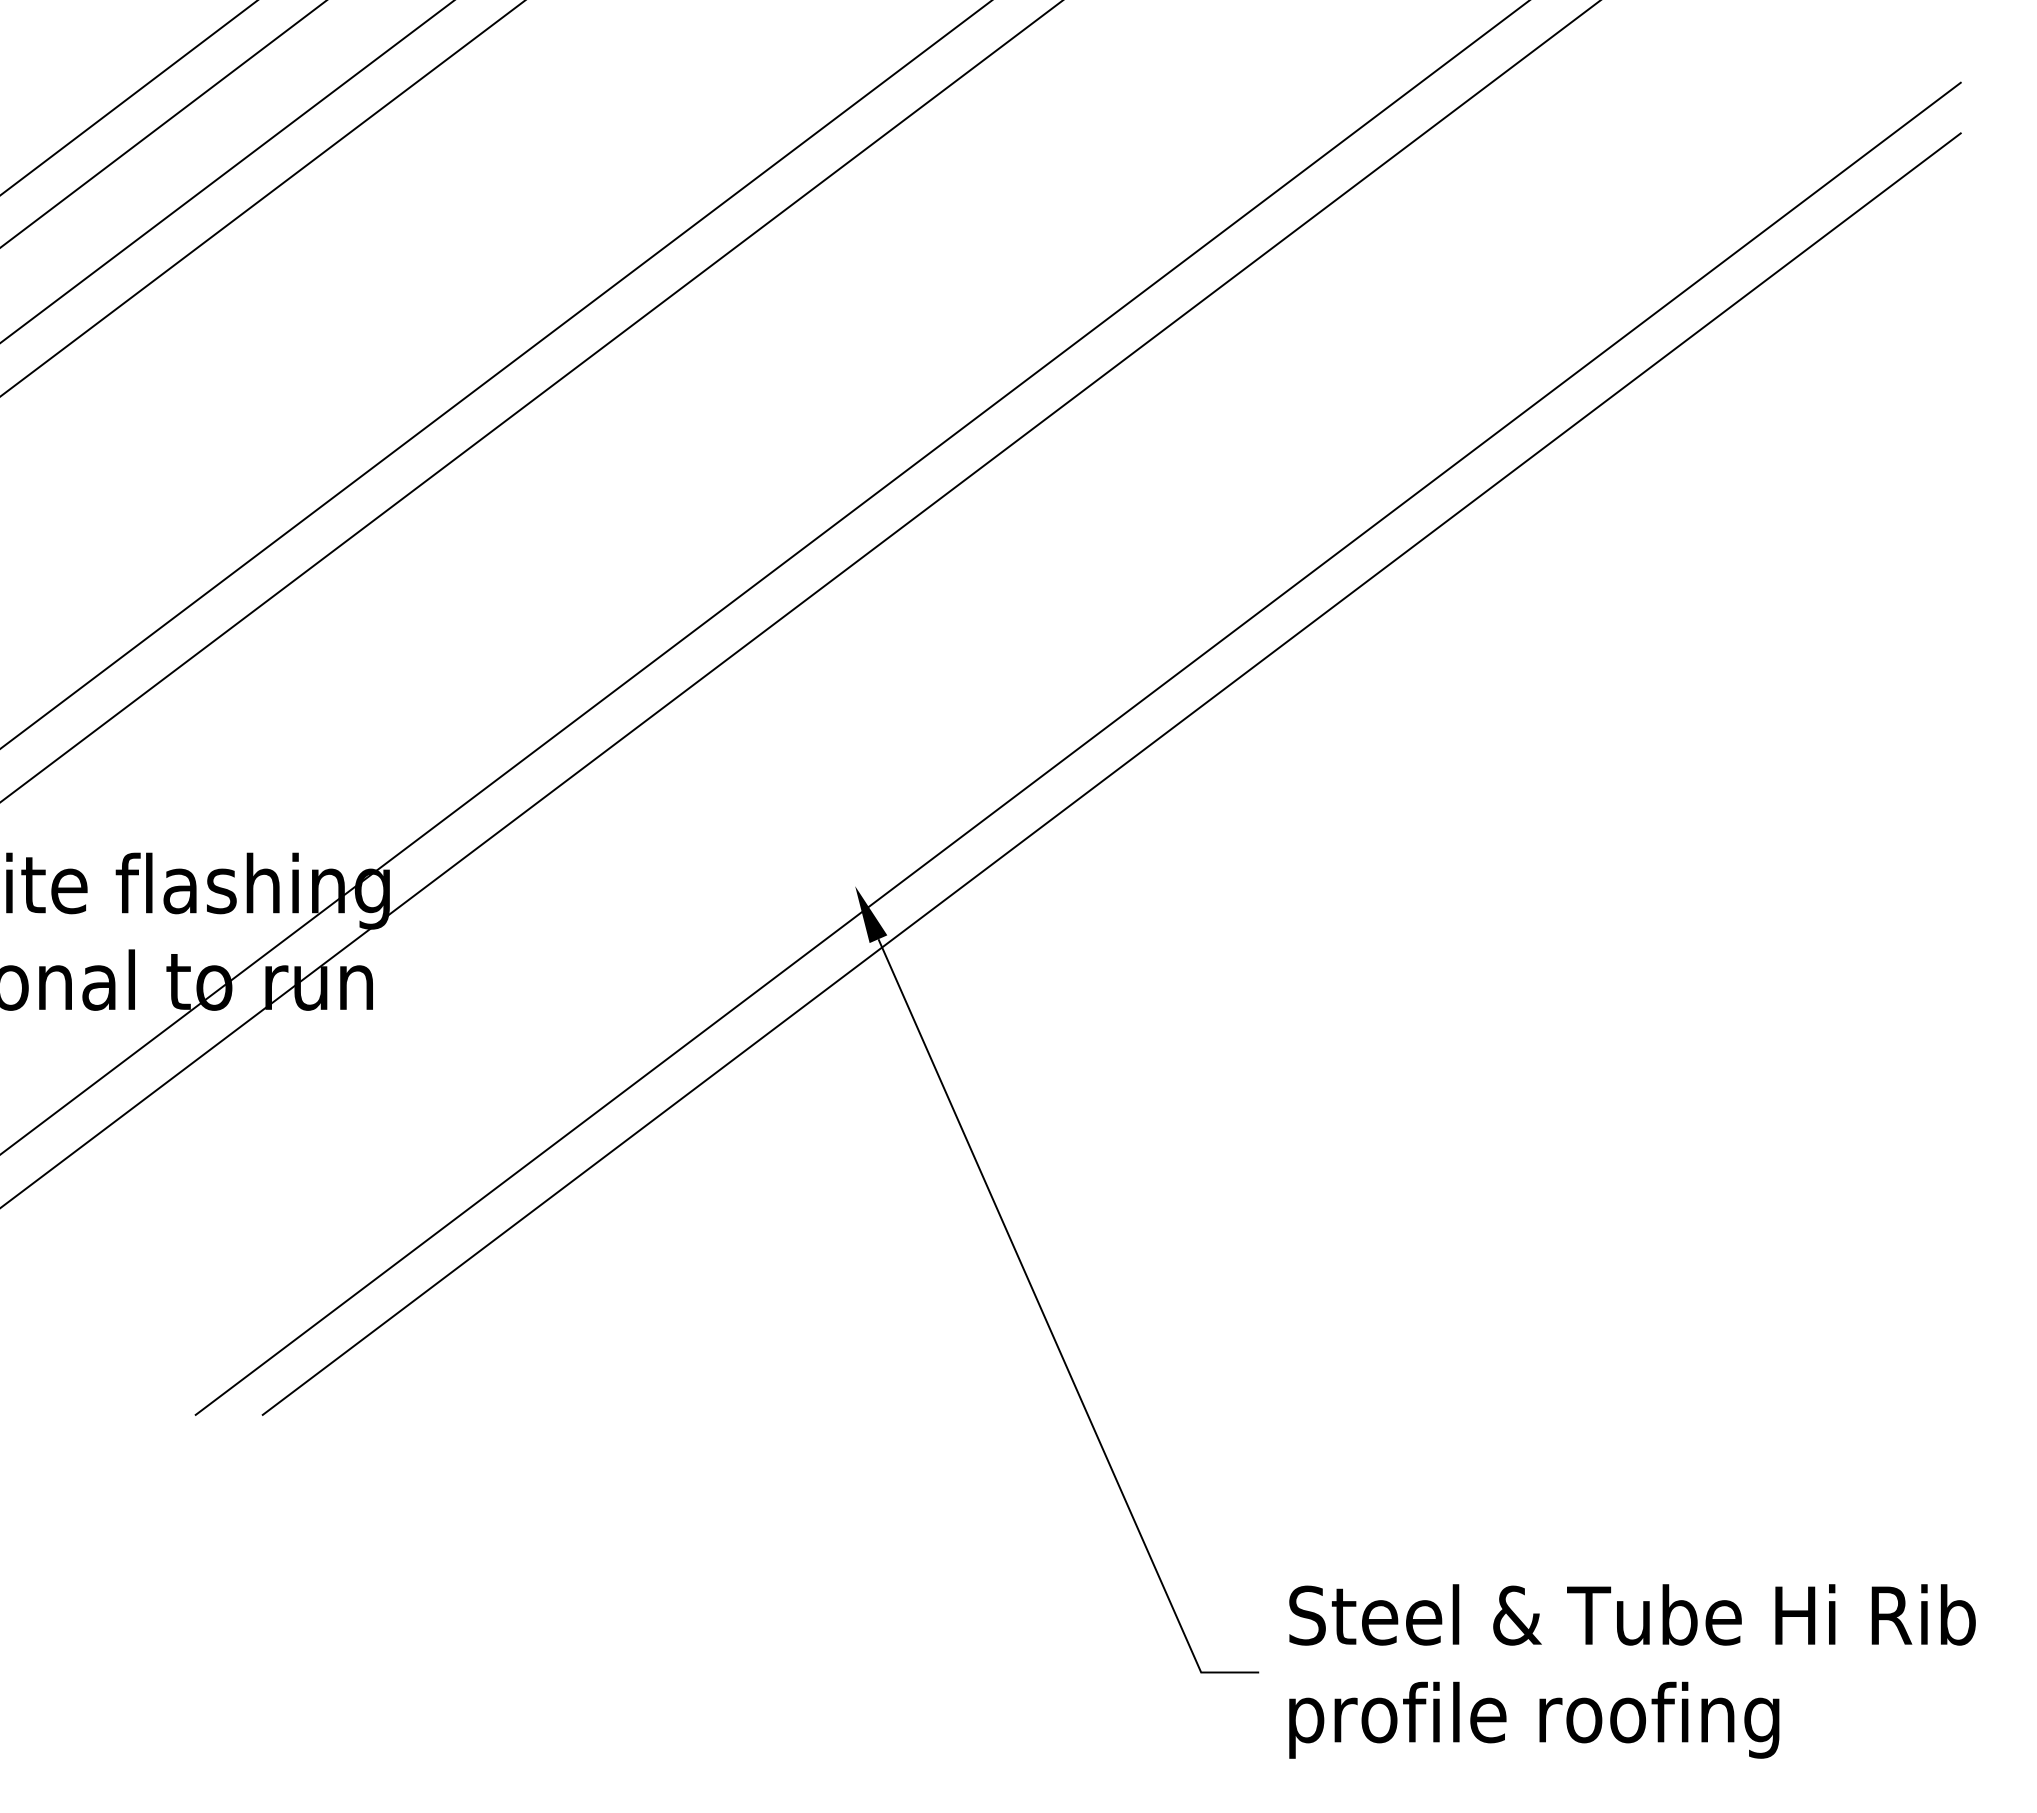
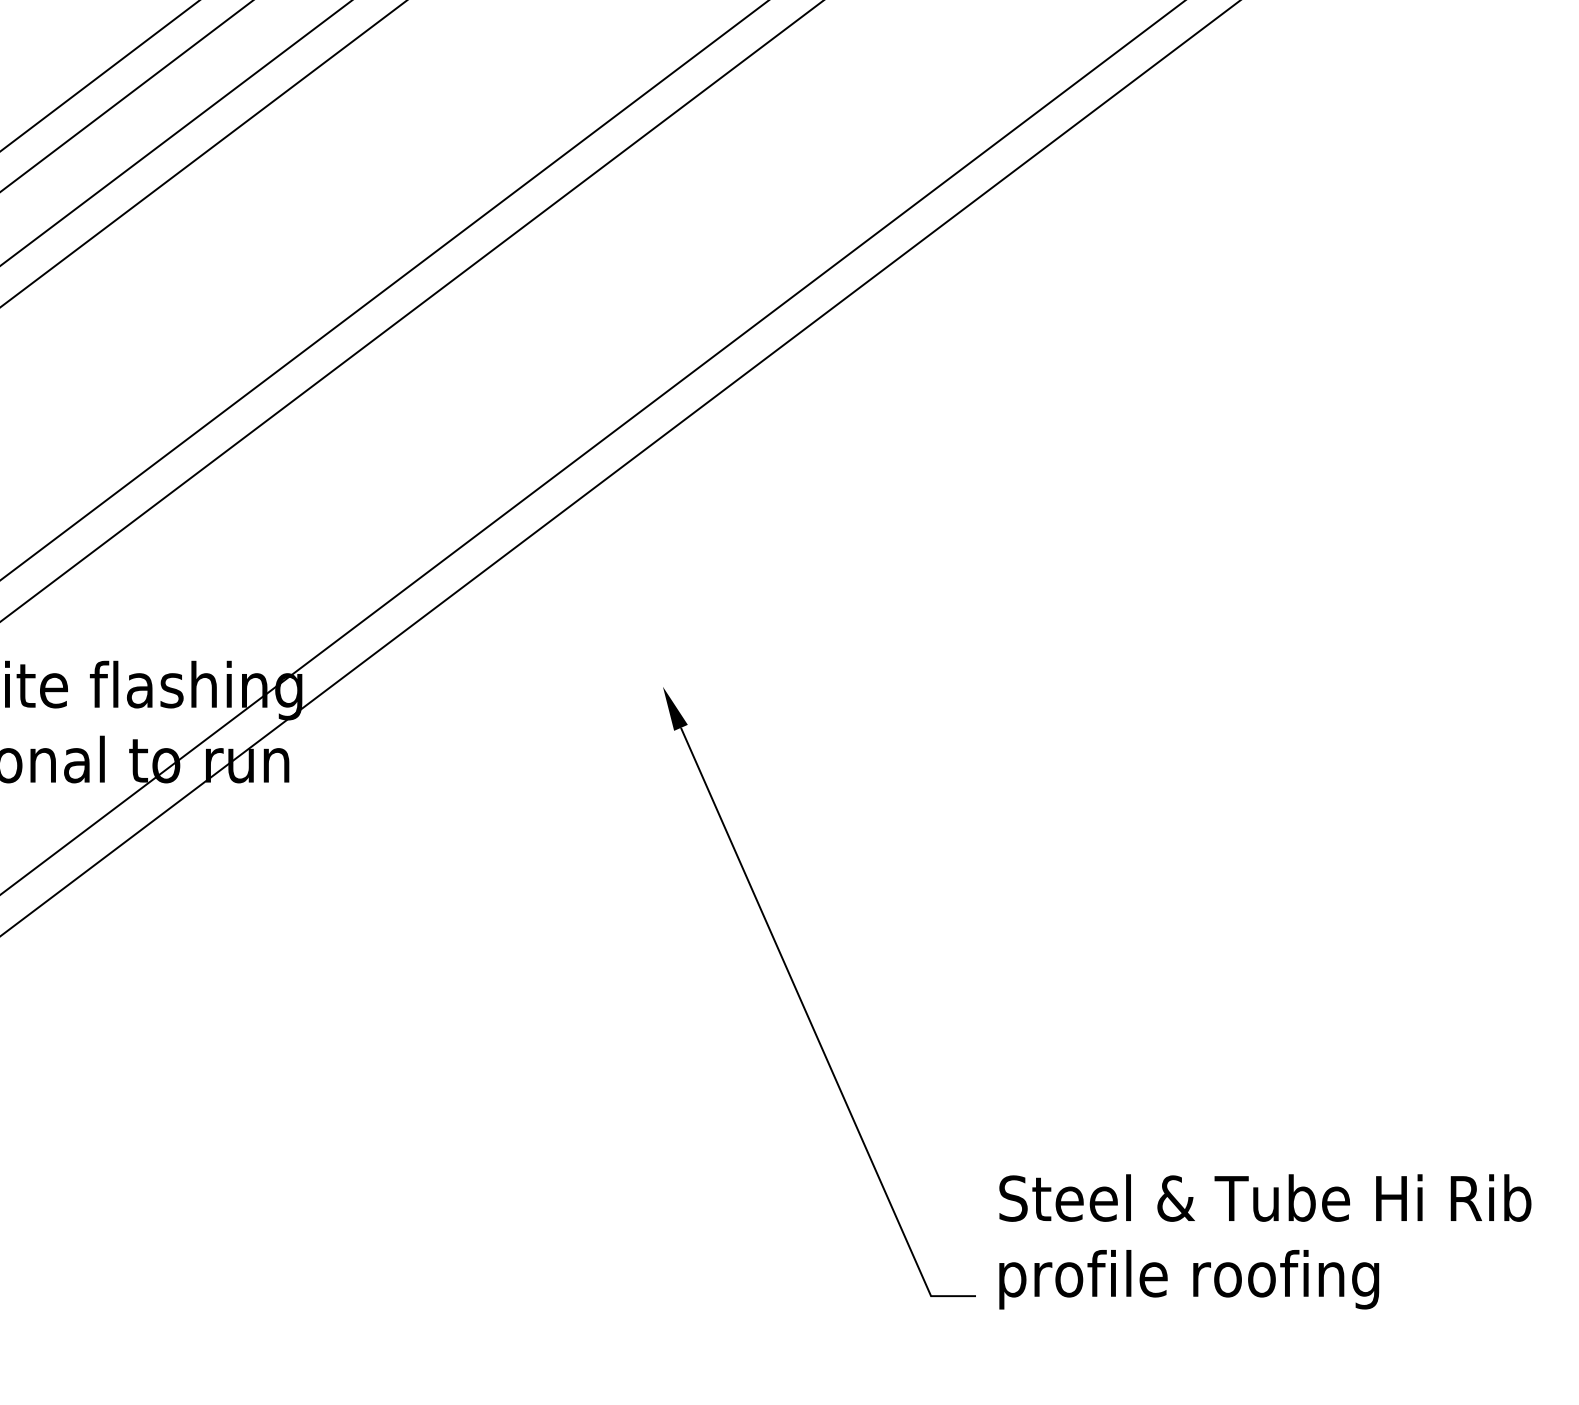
line: (1077, 748) -> (835, 580), removed
line: (1111, 773) -> (861, 599), removed
text: (1632, 1671) -> (1265, 1241), moved

